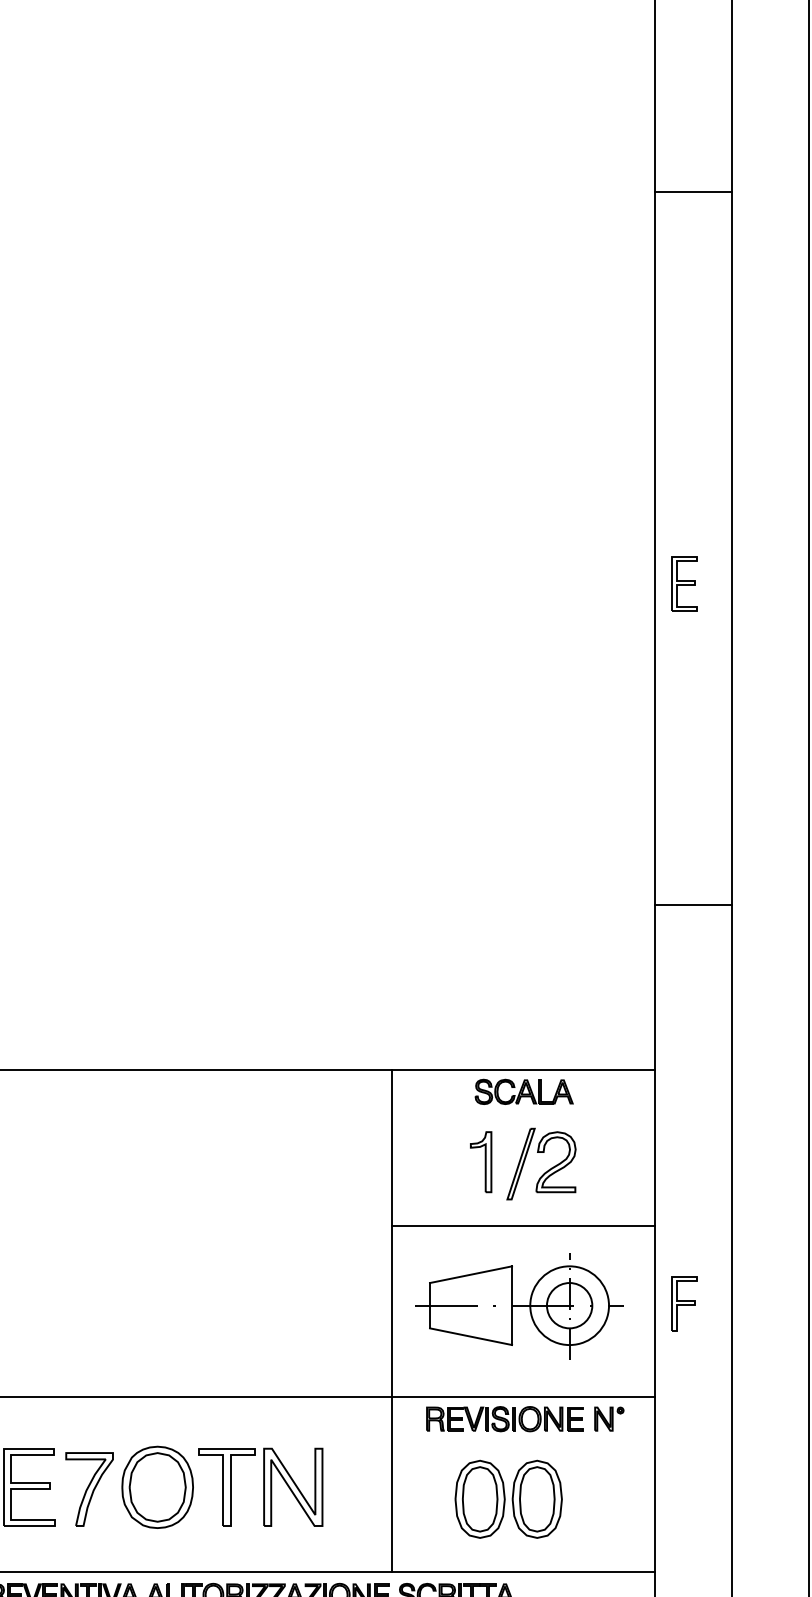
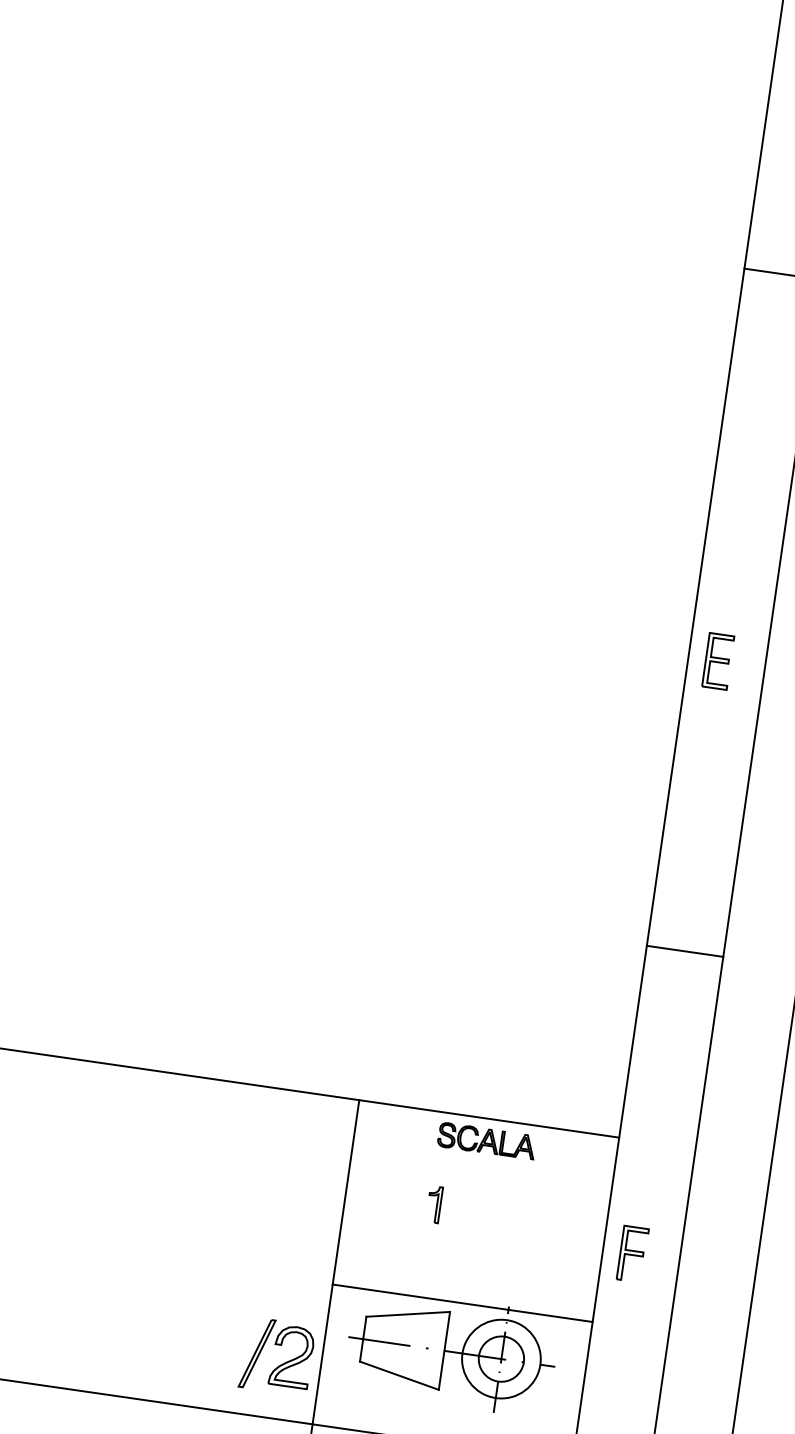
line: (692, 904) -> (684, 950), moved
part: (481, 1162) -> (434, 1204), size x0.6
part: (548, 1169) -> (283, 1362), moved
line: (523, 1225) -> (462, 1302), moved
part: (684, 1303) -> (632, 1253), moved

